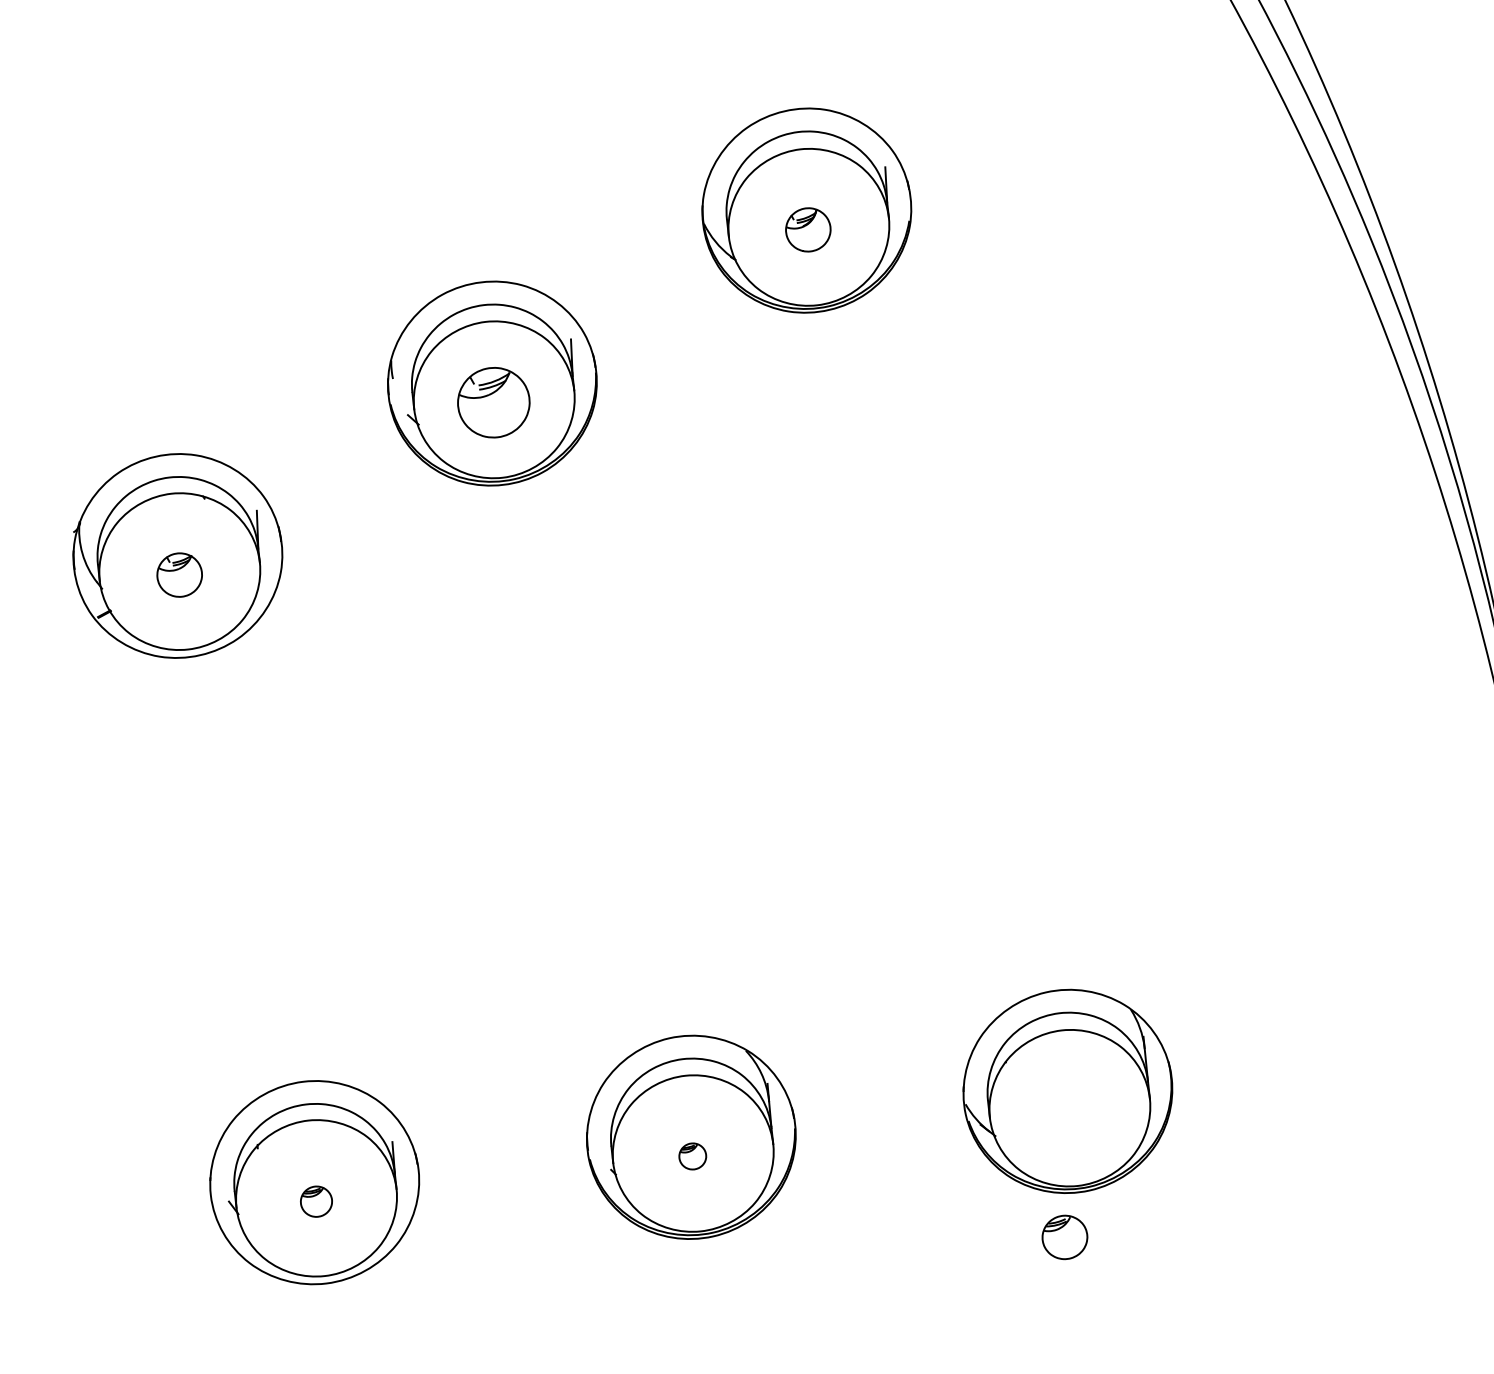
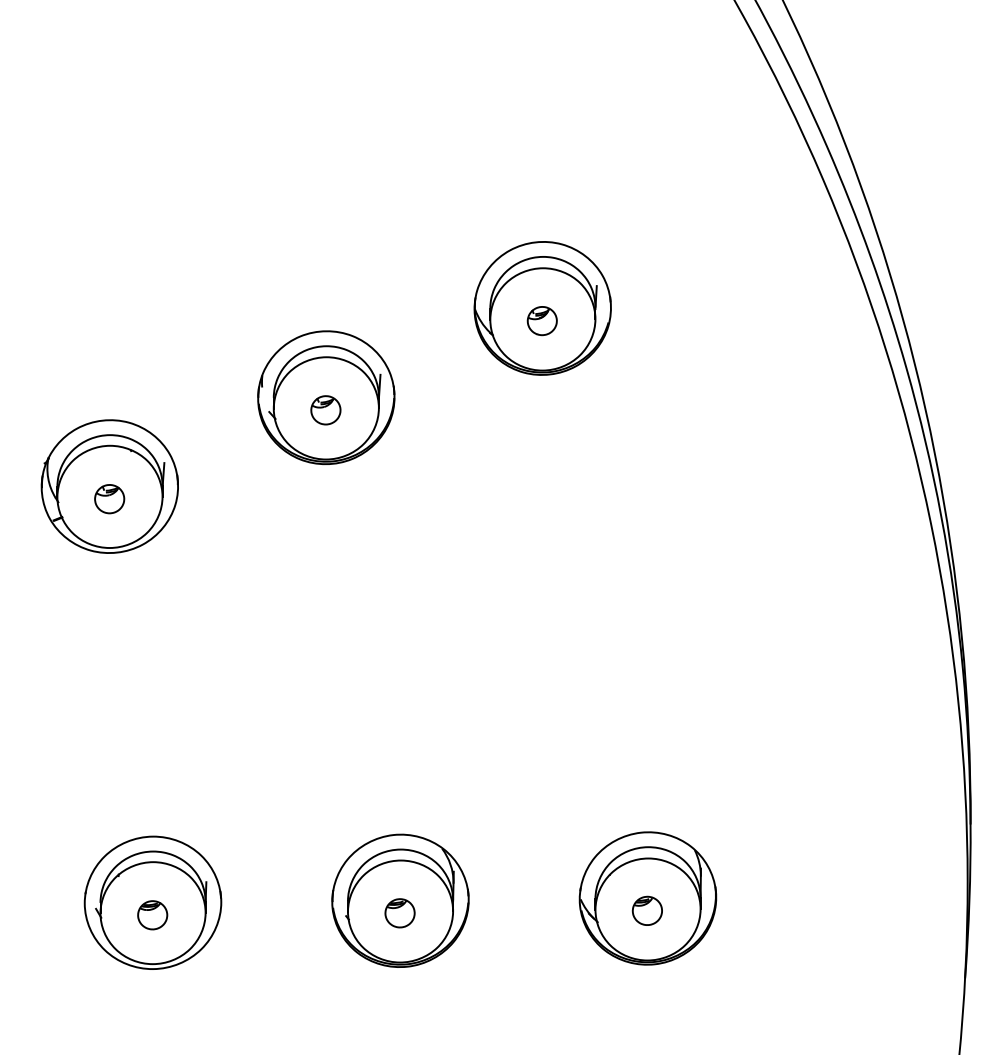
part: (493, 403) -> (325, 410), size x0.62
part: (691, 1156) -> (399, 913), size x1.67
part: (316, 1201) -> (152, 915), size x1.43
part: (1063, 1236) -> (646, 910), moved

